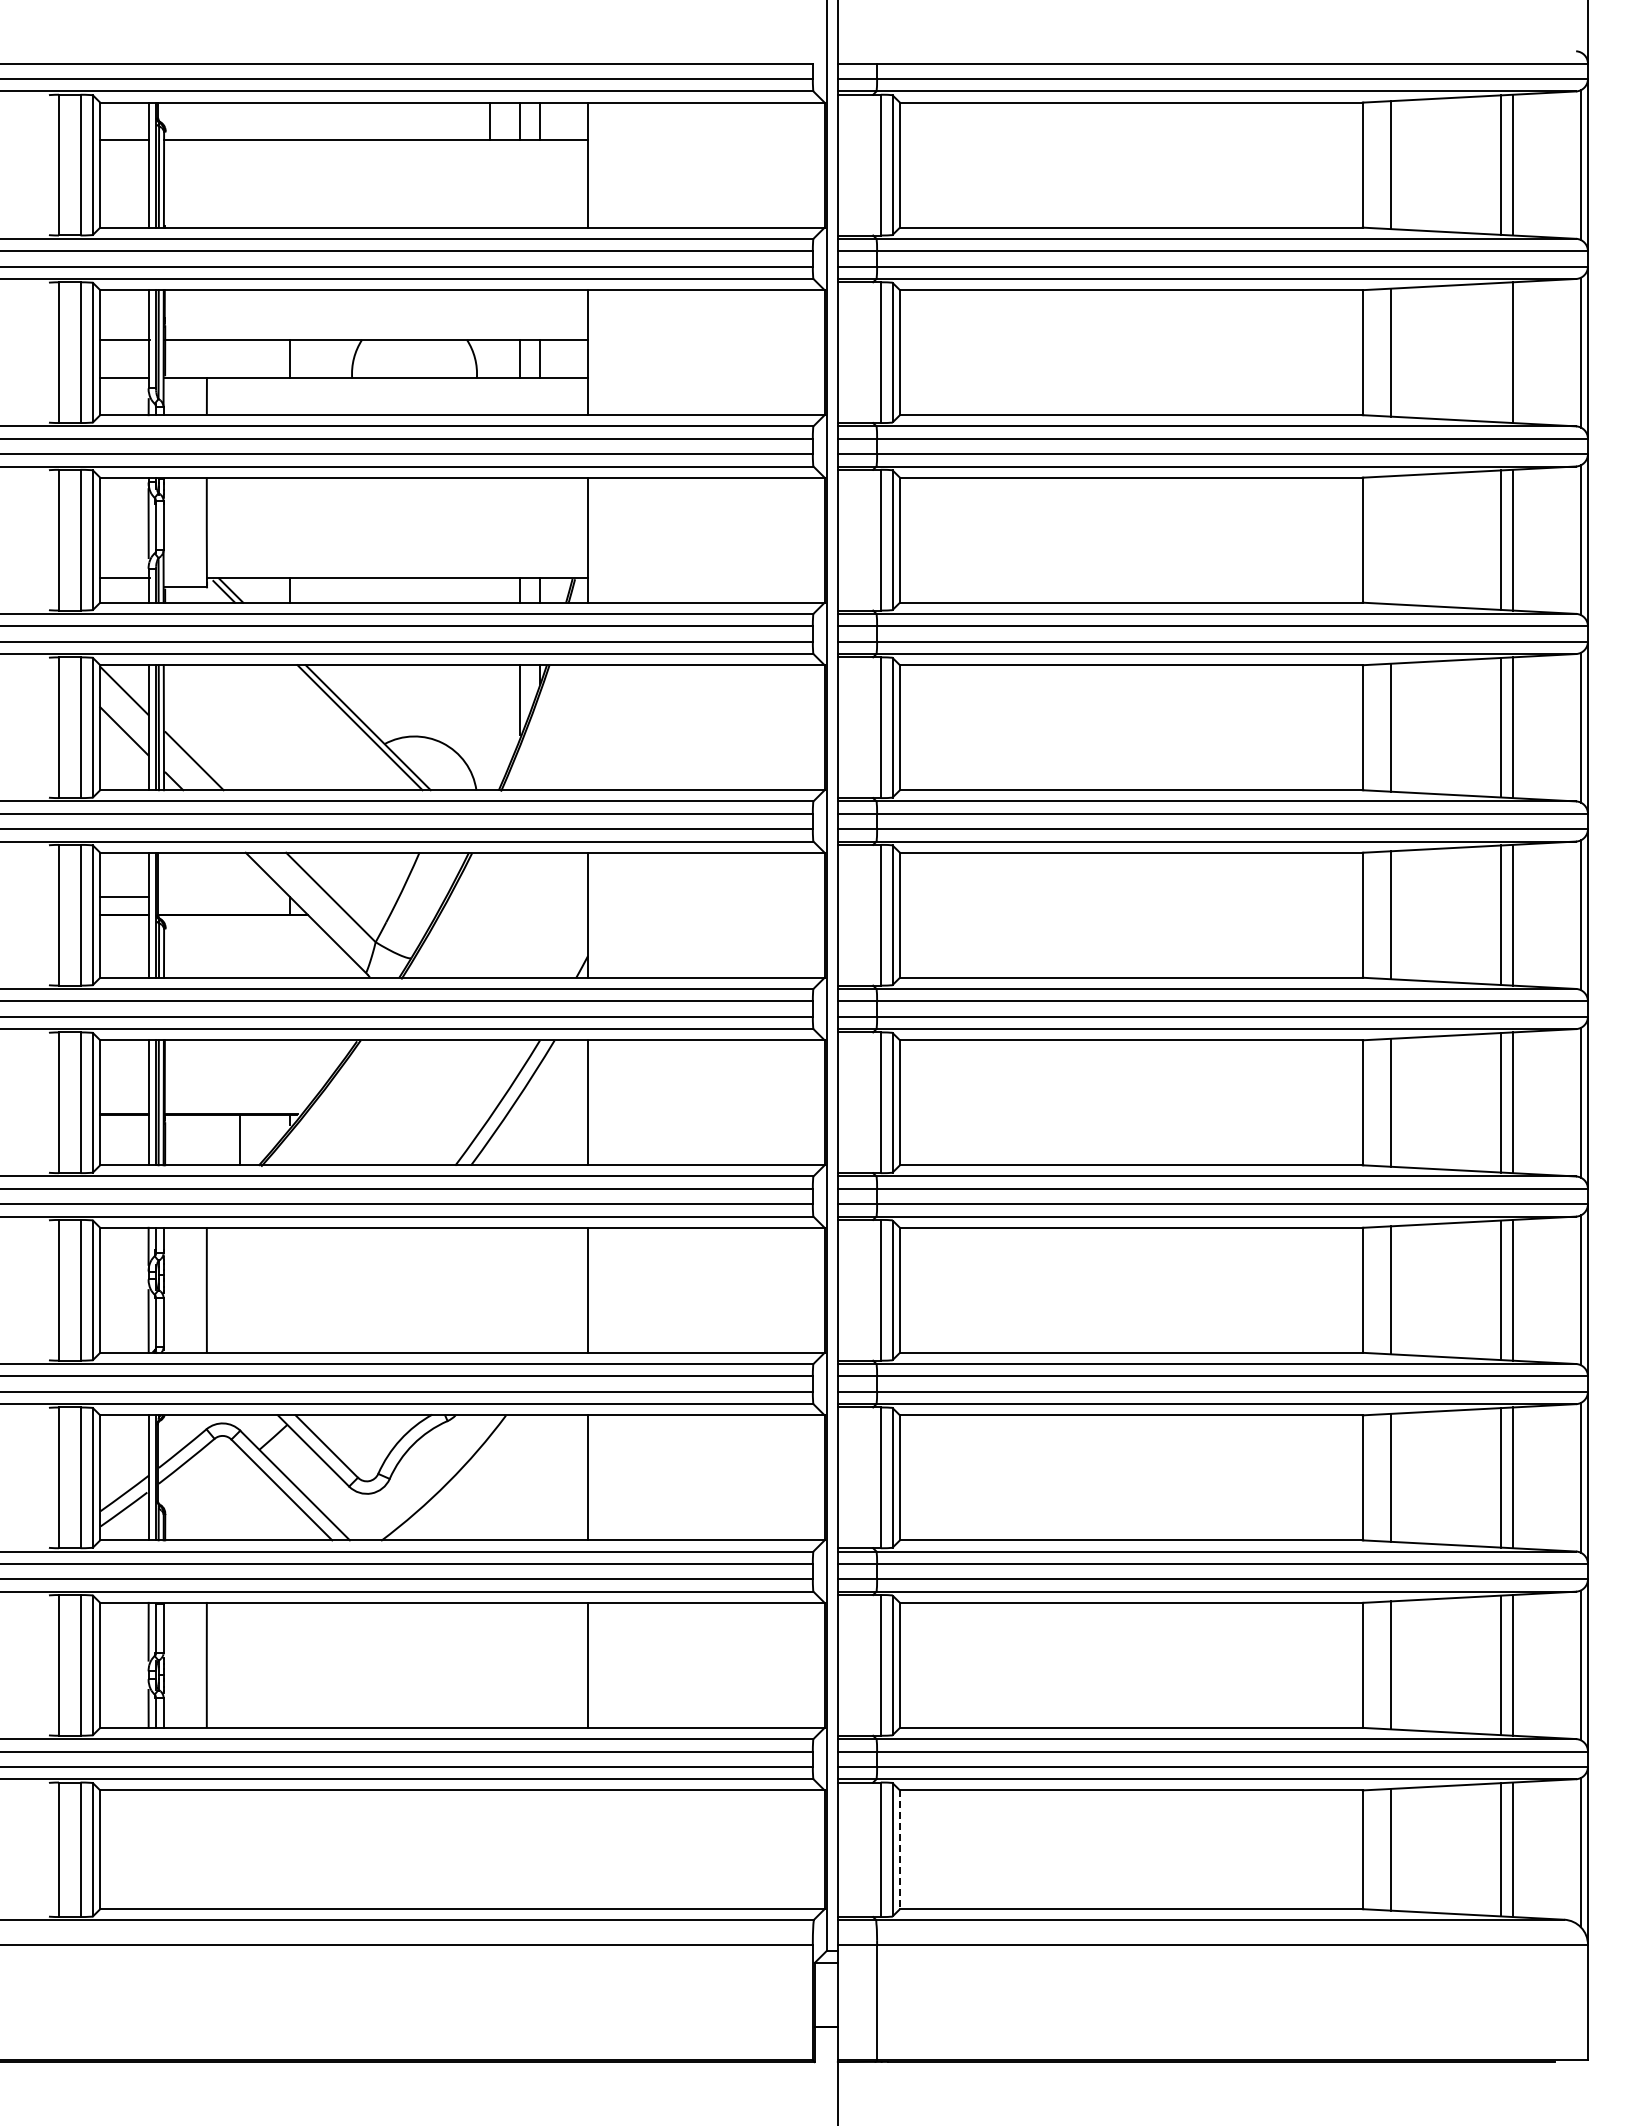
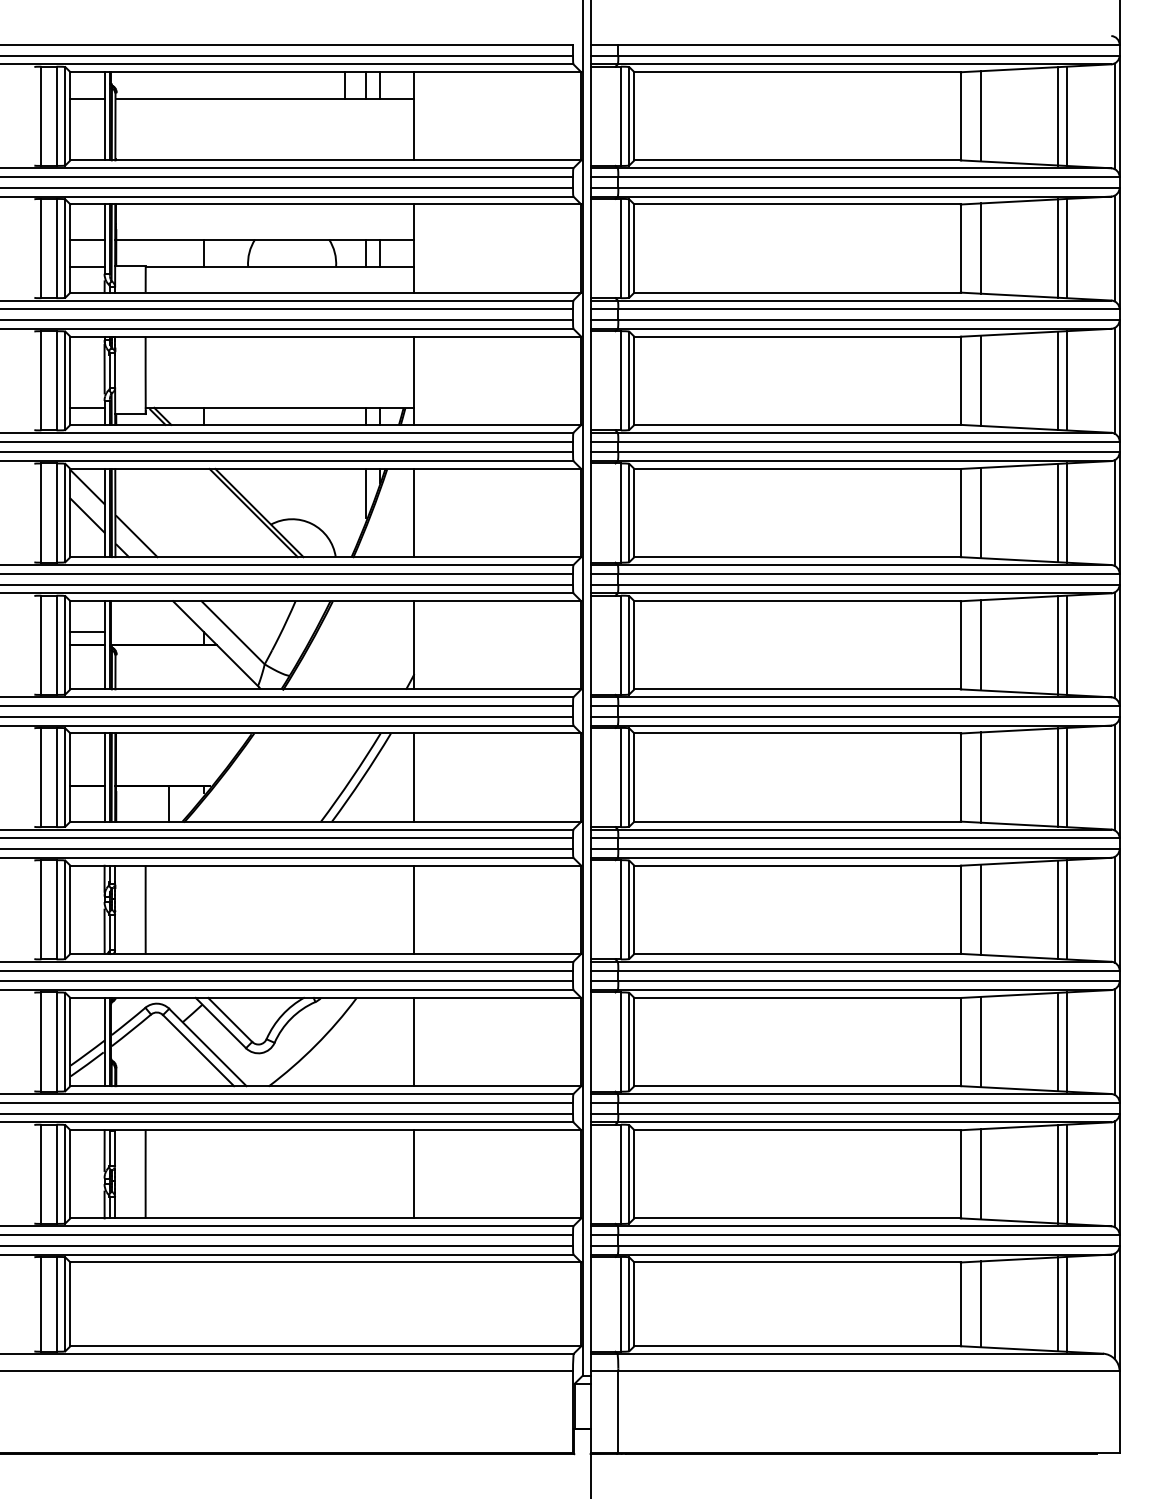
line: (1501, 352) -> (1058, 248), added
line: (1390, 540) -> (980, 381), added
line: (587, 727) -> (414, 512), added
line: (899, 1850) -> (634, 1304), dashed -> solid

